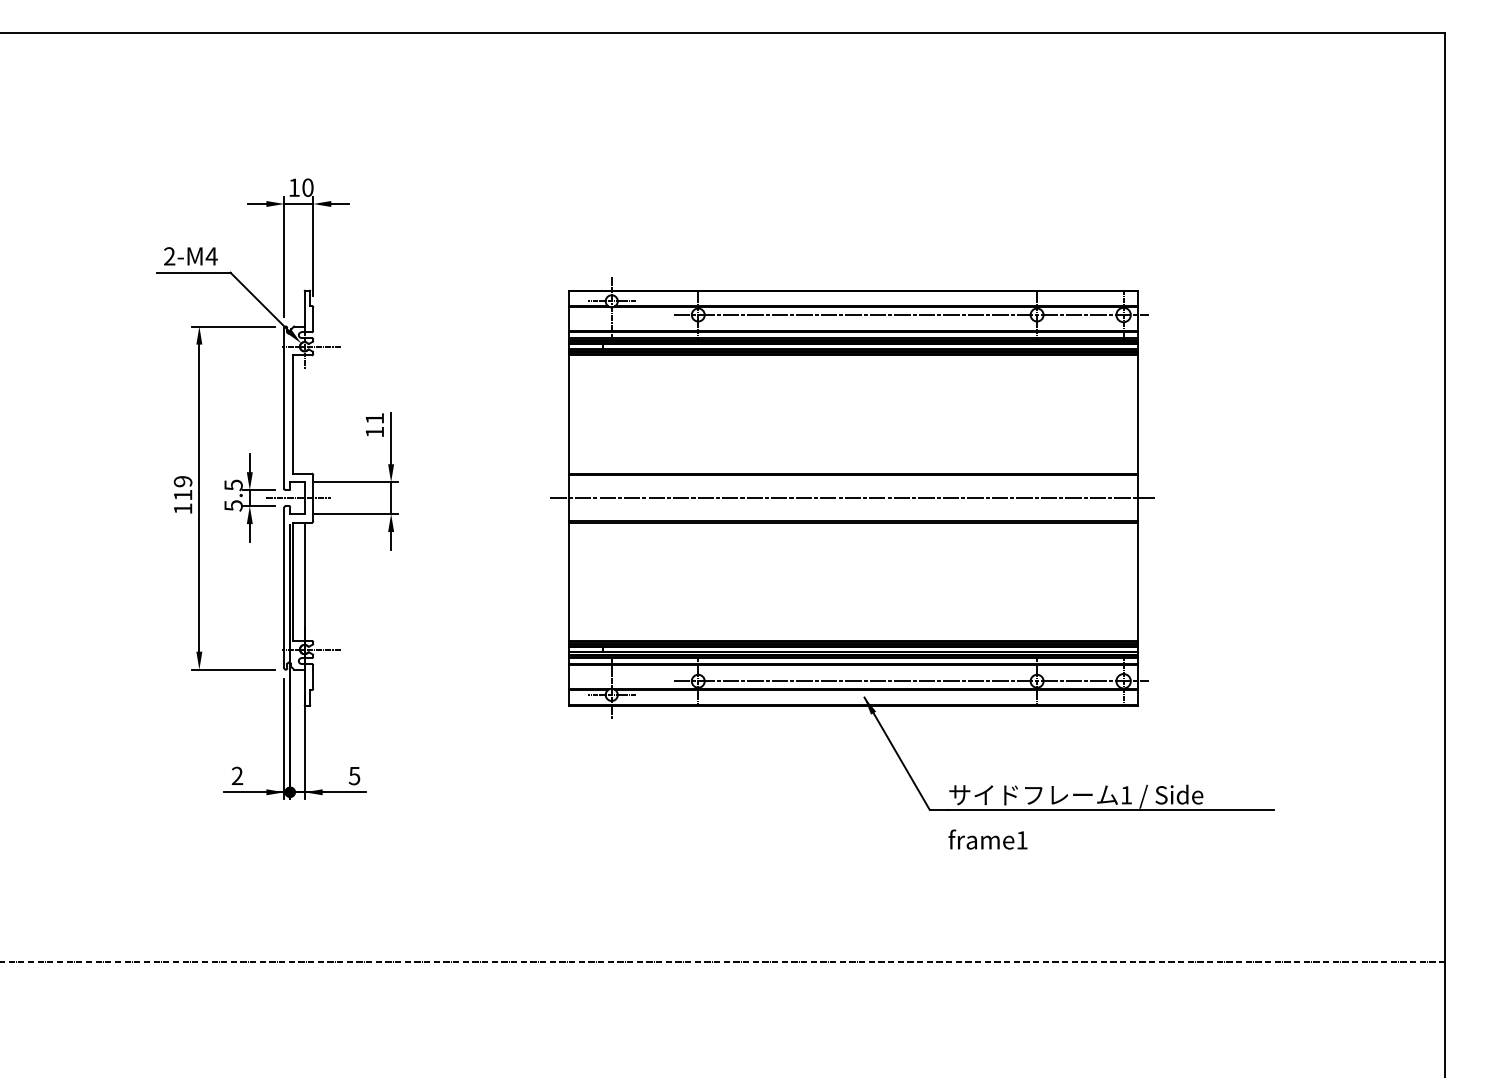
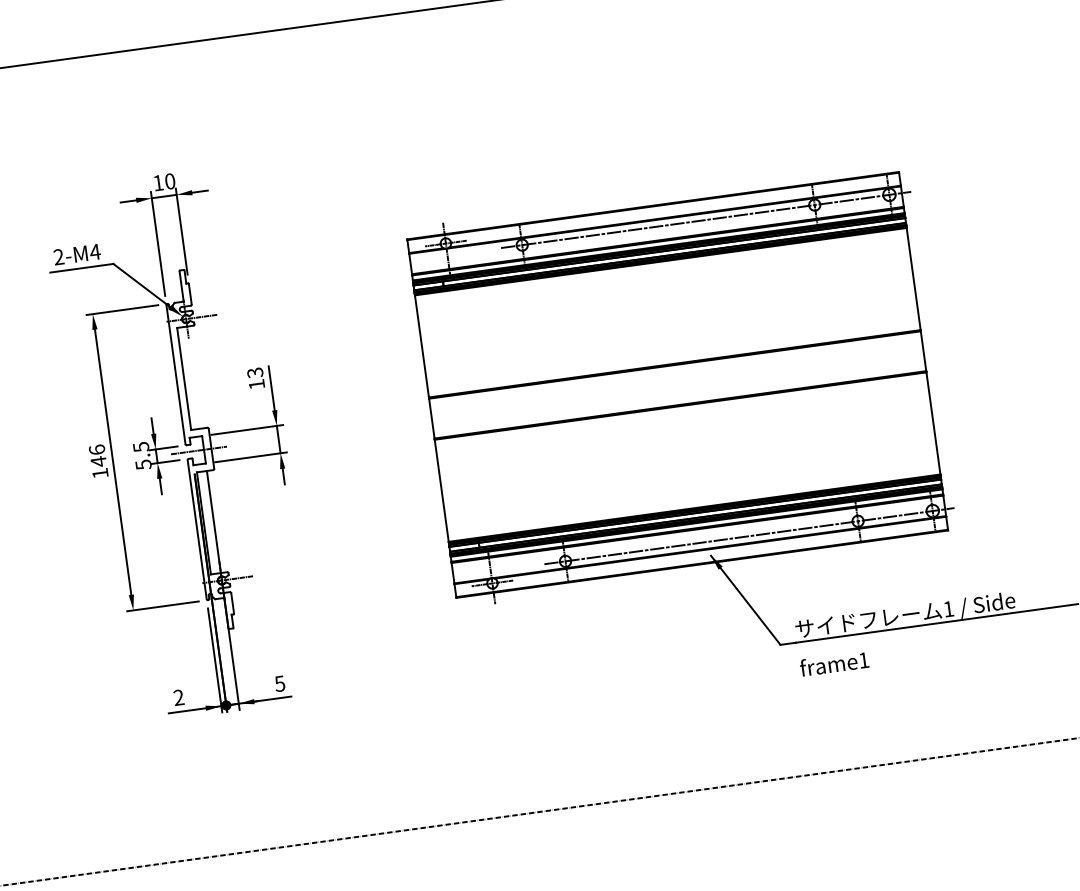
text: (374, 418) -> (254, 372), 11 -> 13
text: (182, 488) -> (97, 455), 119 -> 146
line: (853, 498) -> (677, 385), removed

